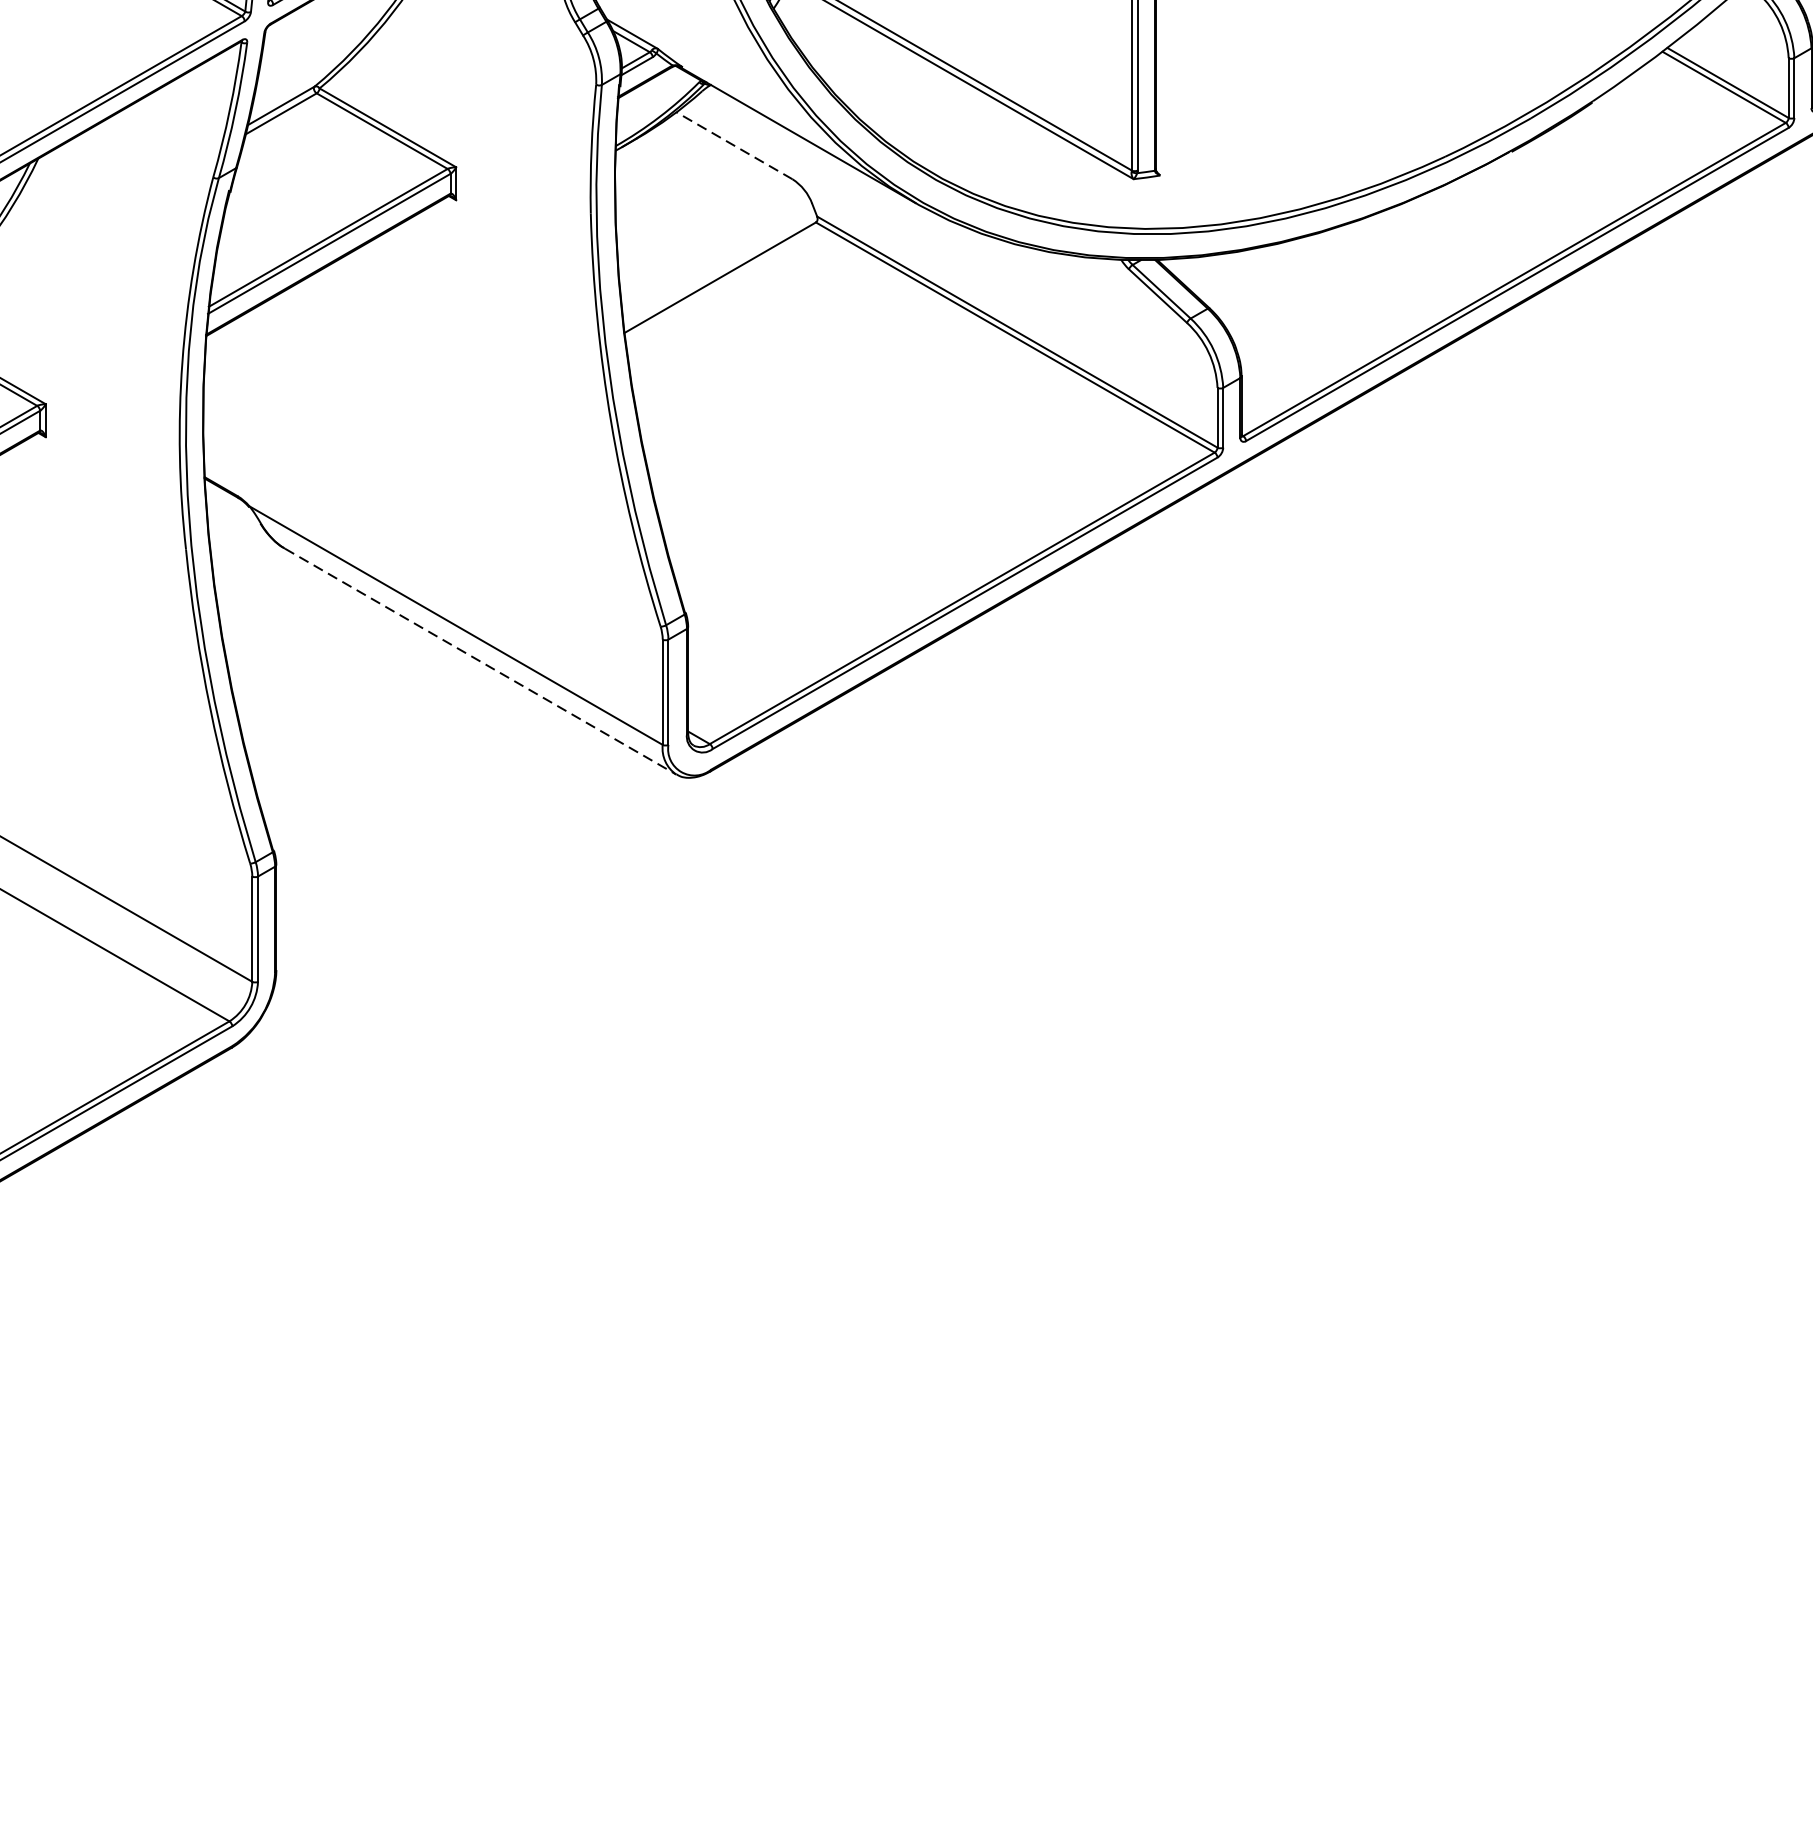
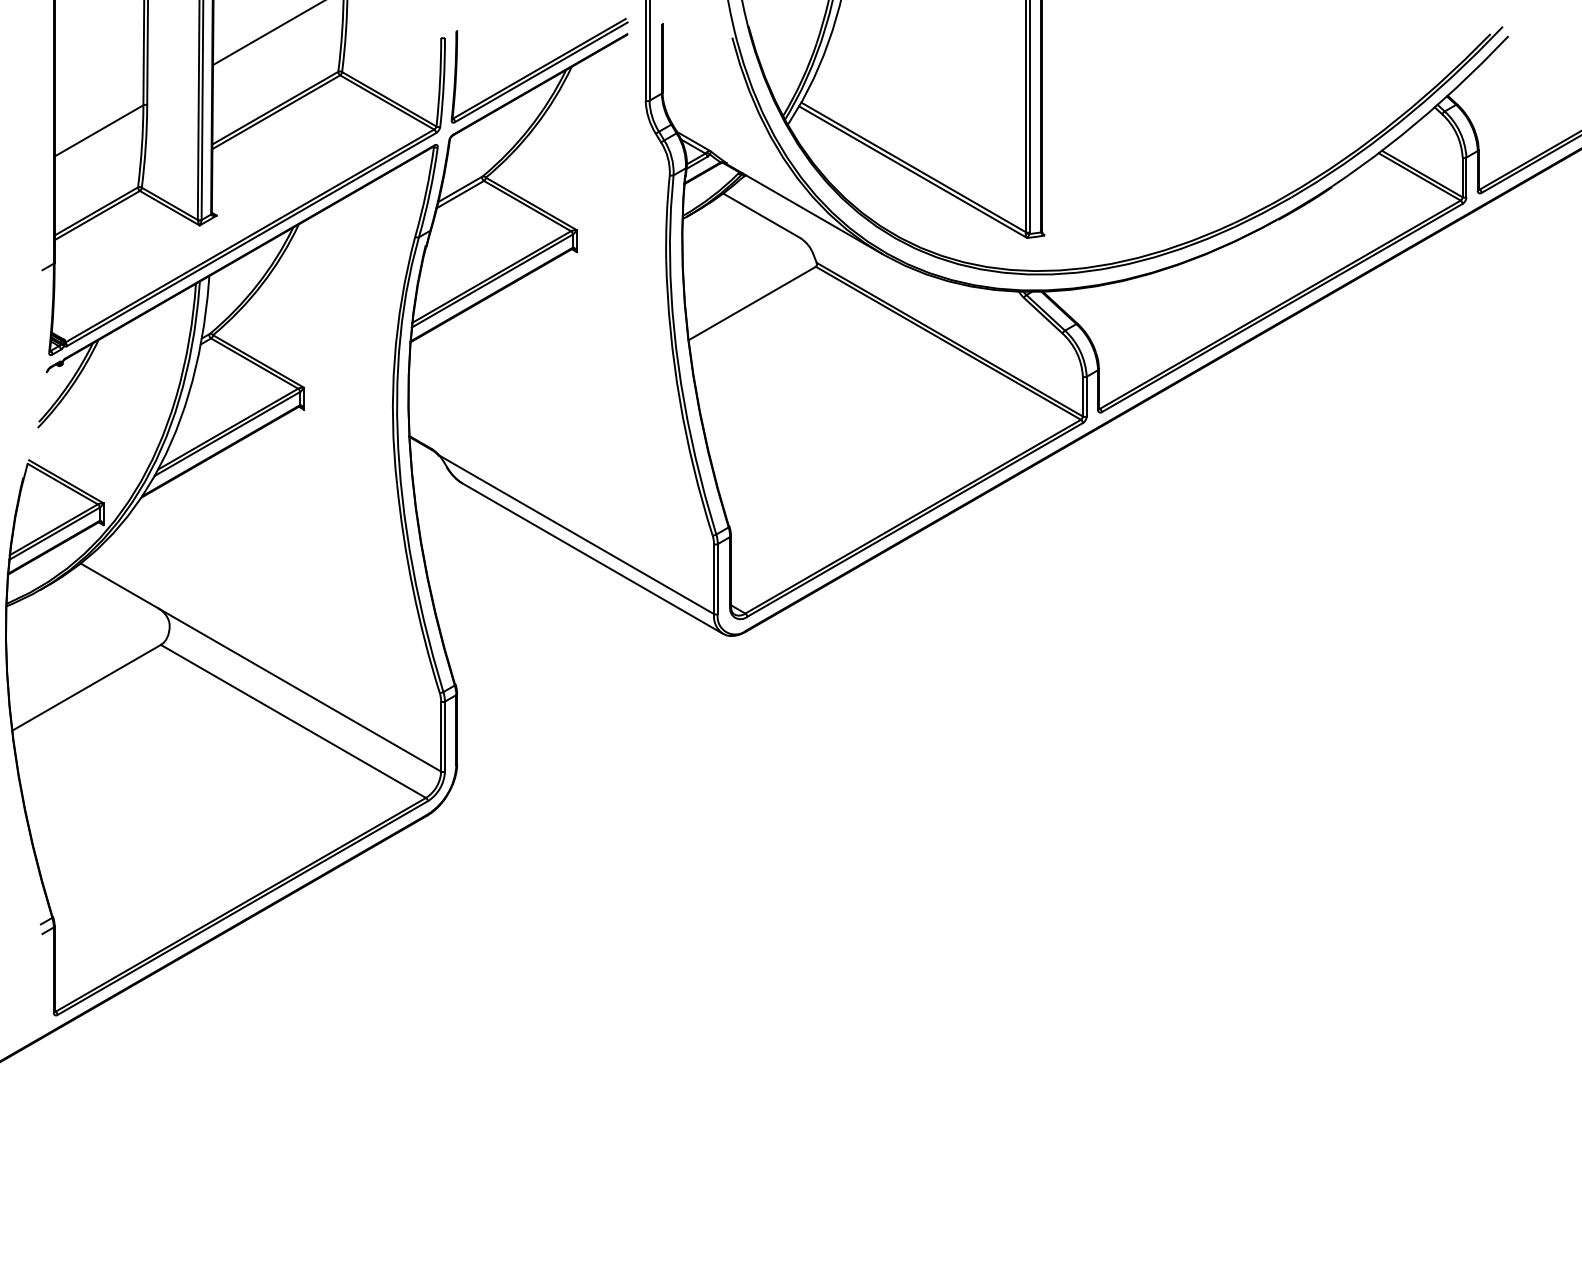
line: (734, 145) -> (761, 215), dashed -> solid
line: (481, 661) -> (593, 558), dashed -> solid

